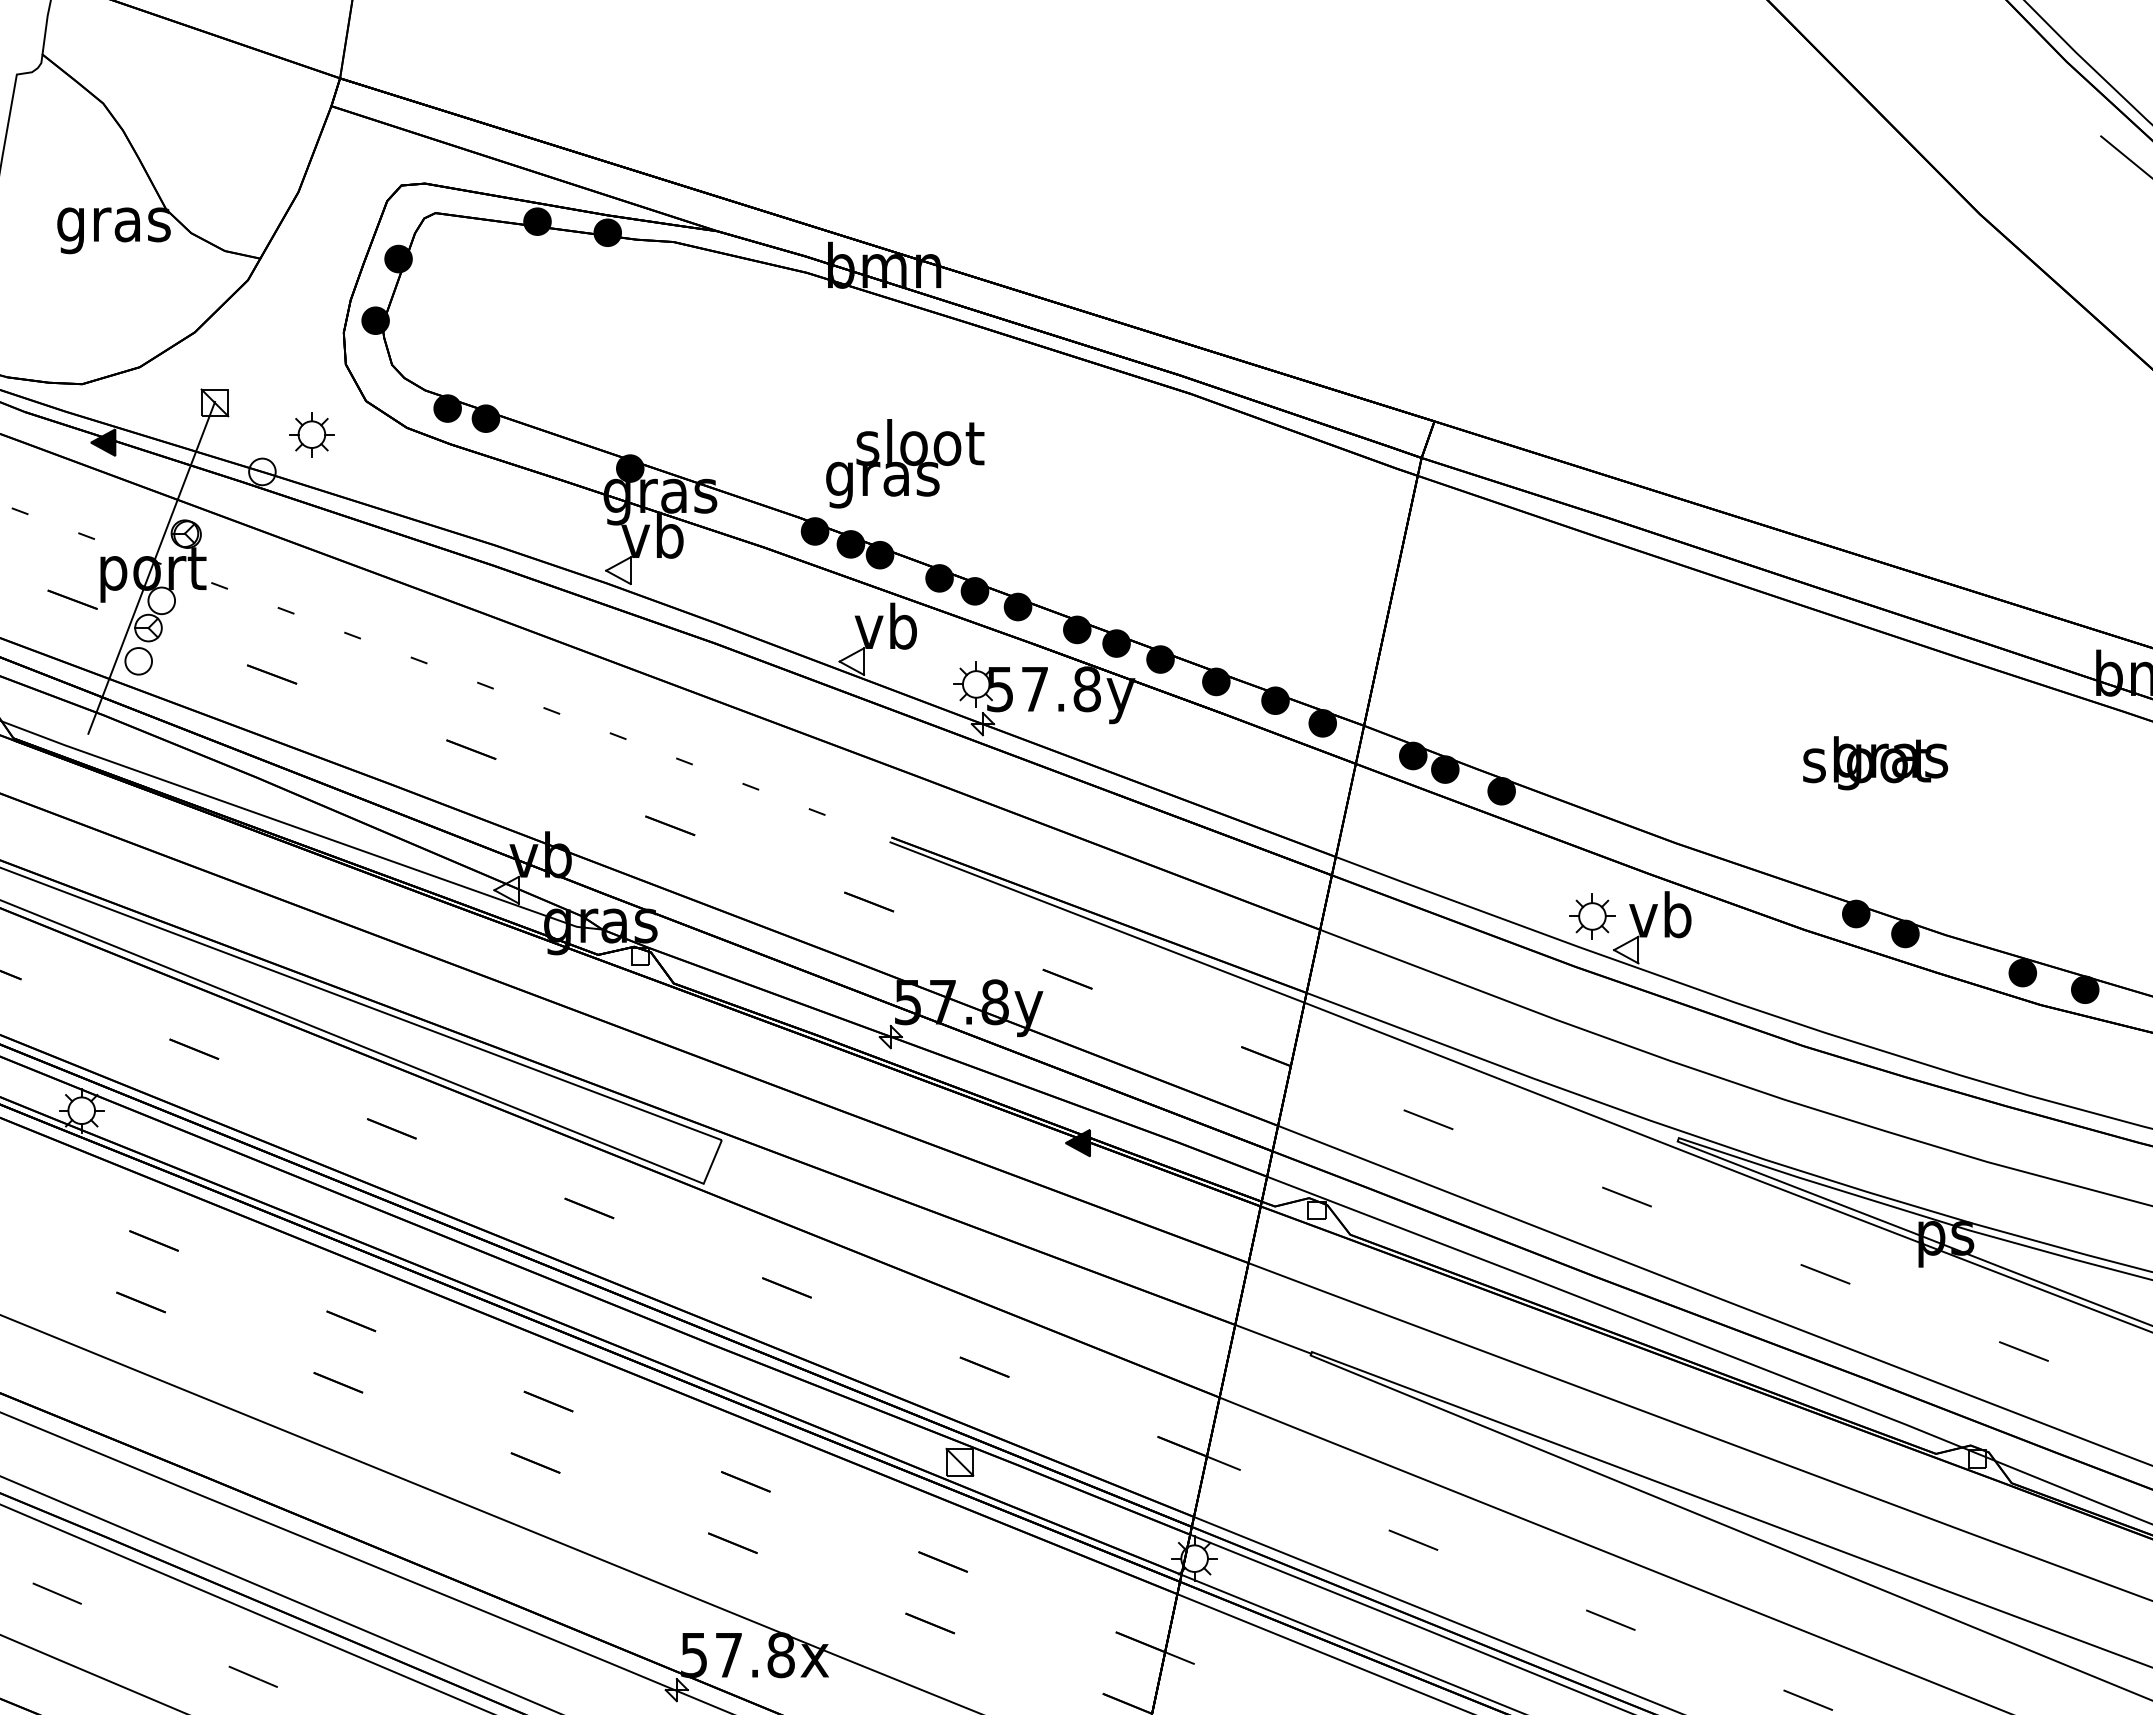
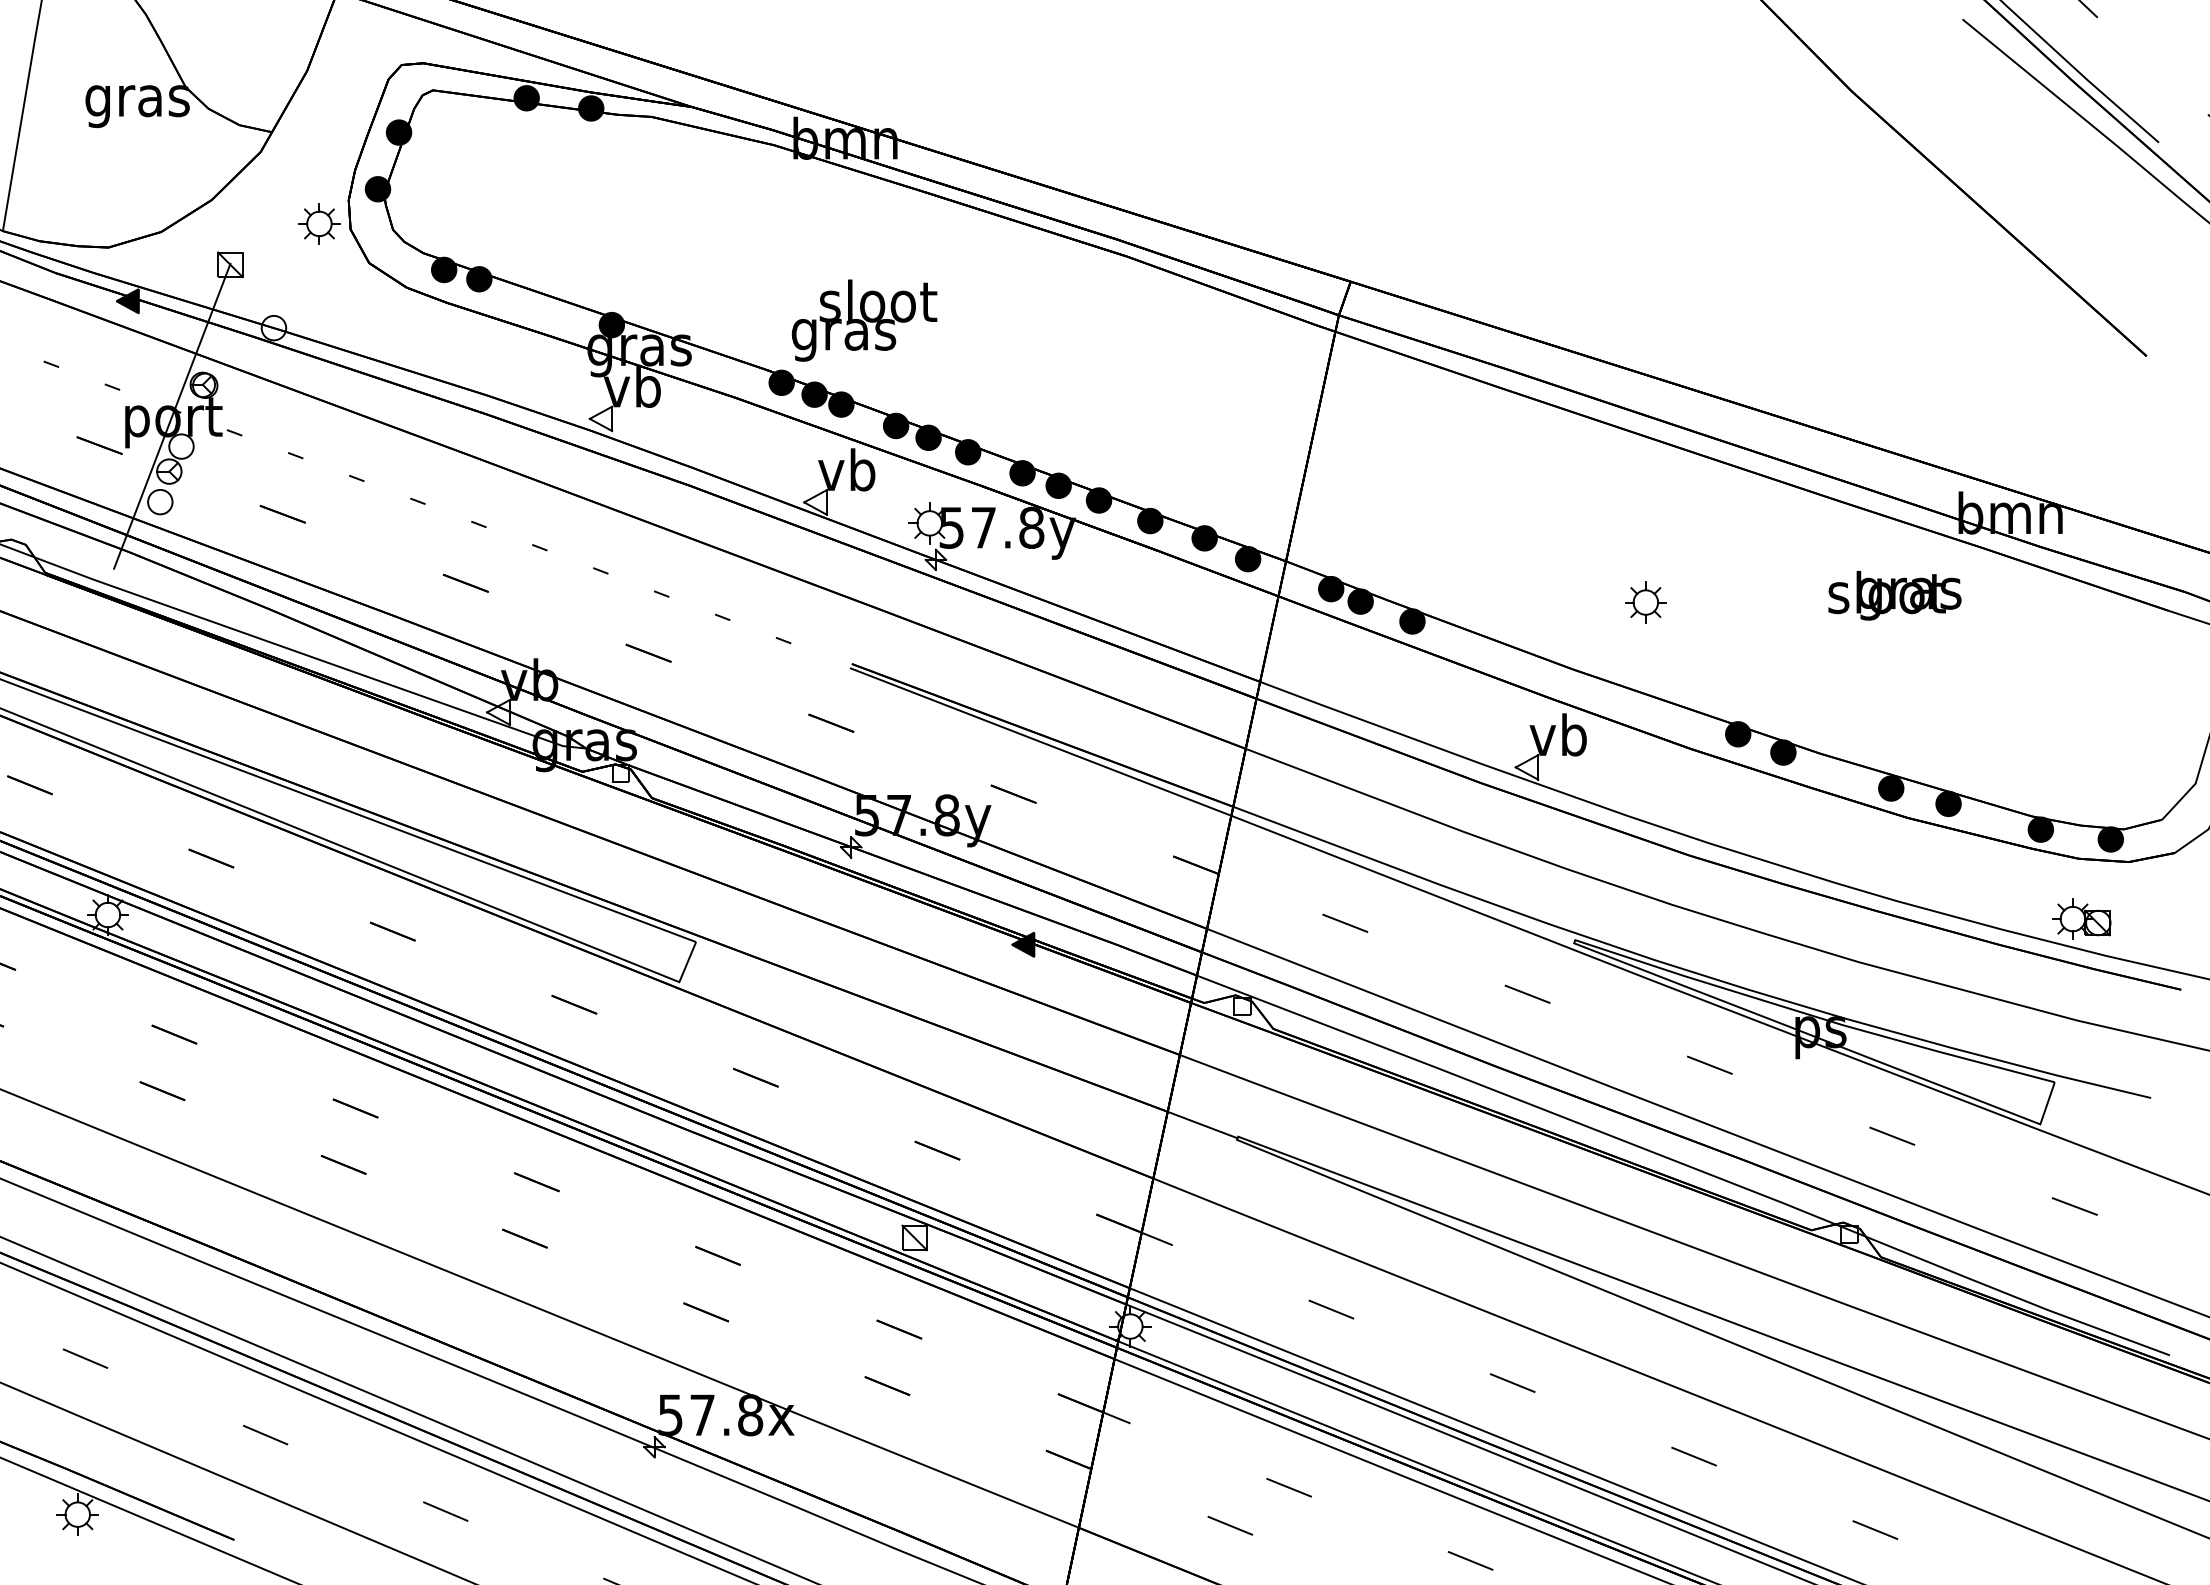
part: (311, 434) -> (319, 223), moved
text: (1875, 762) -> (1894, 595), moved
part: (1592, 916) -> (1645, 602), moved

